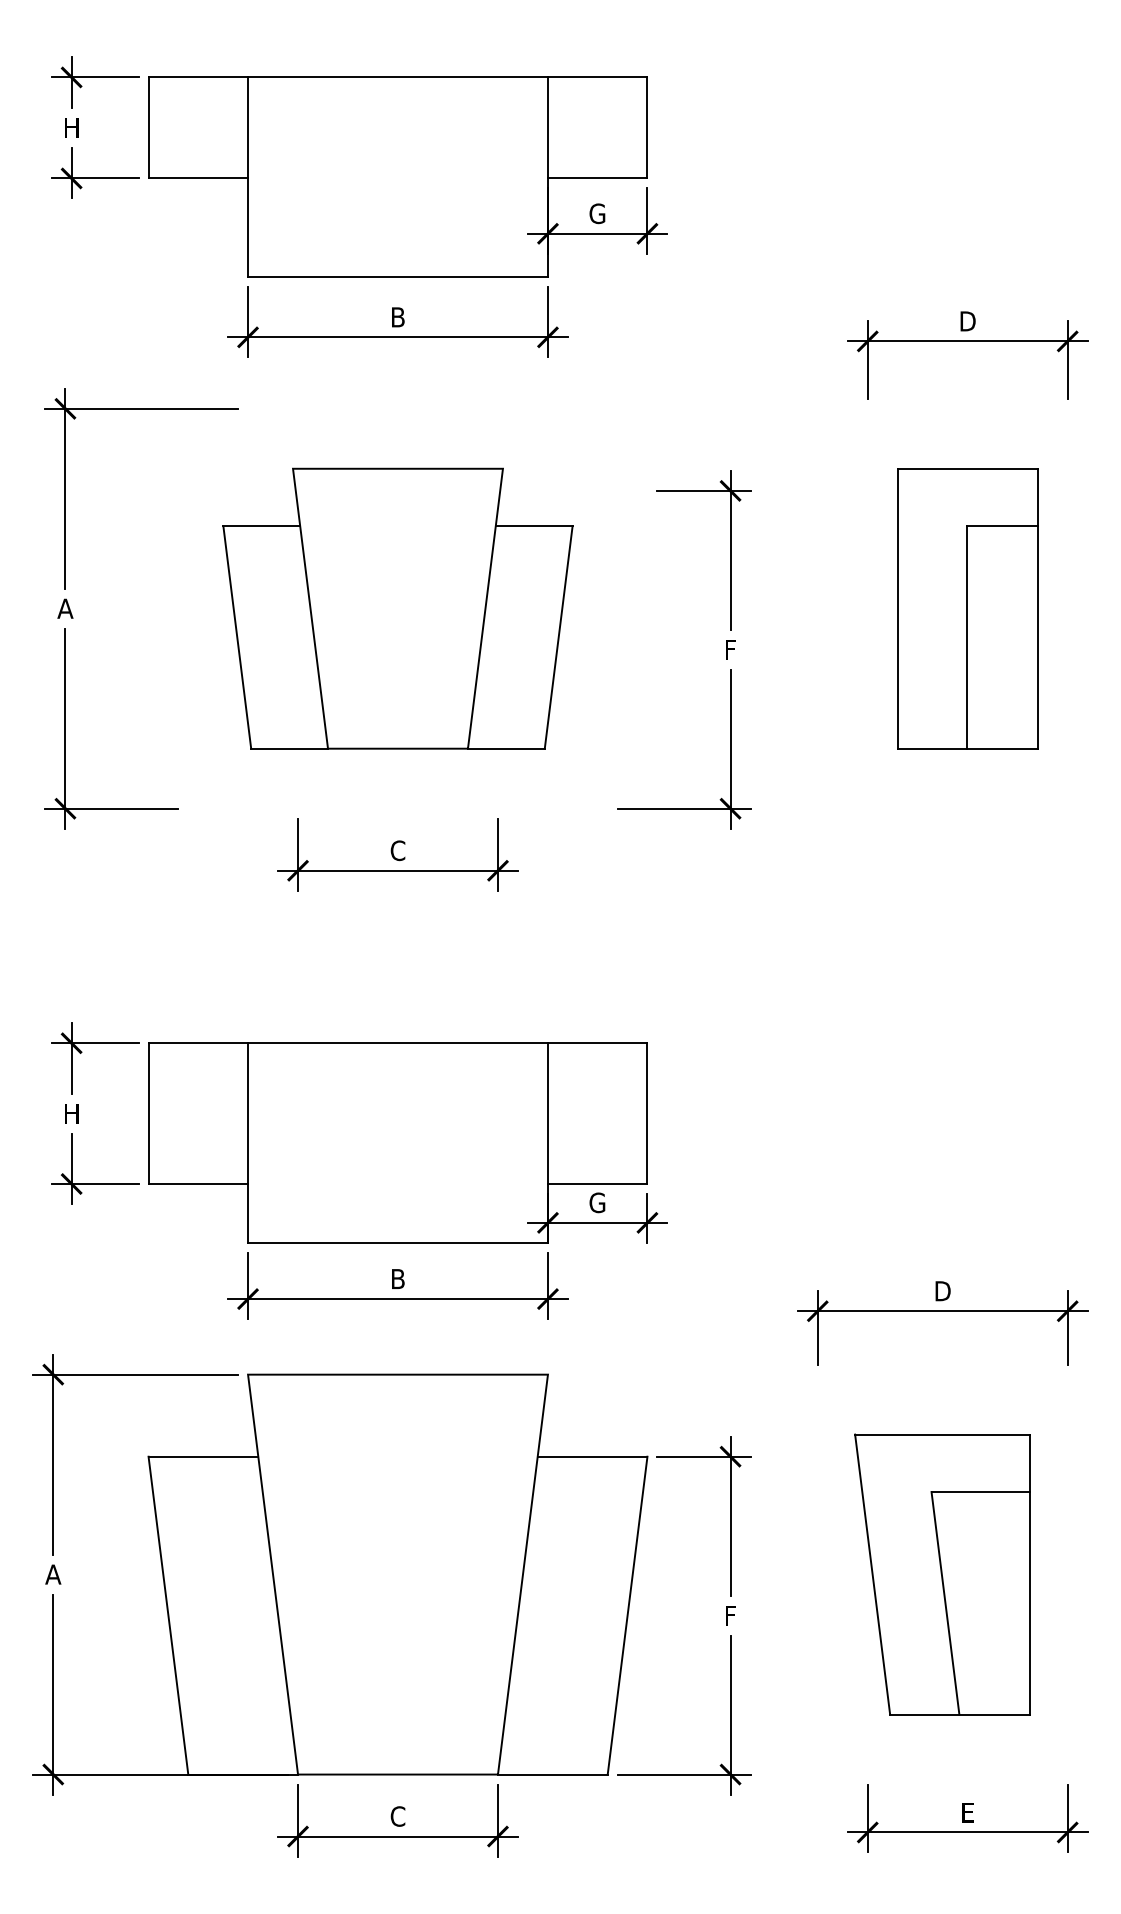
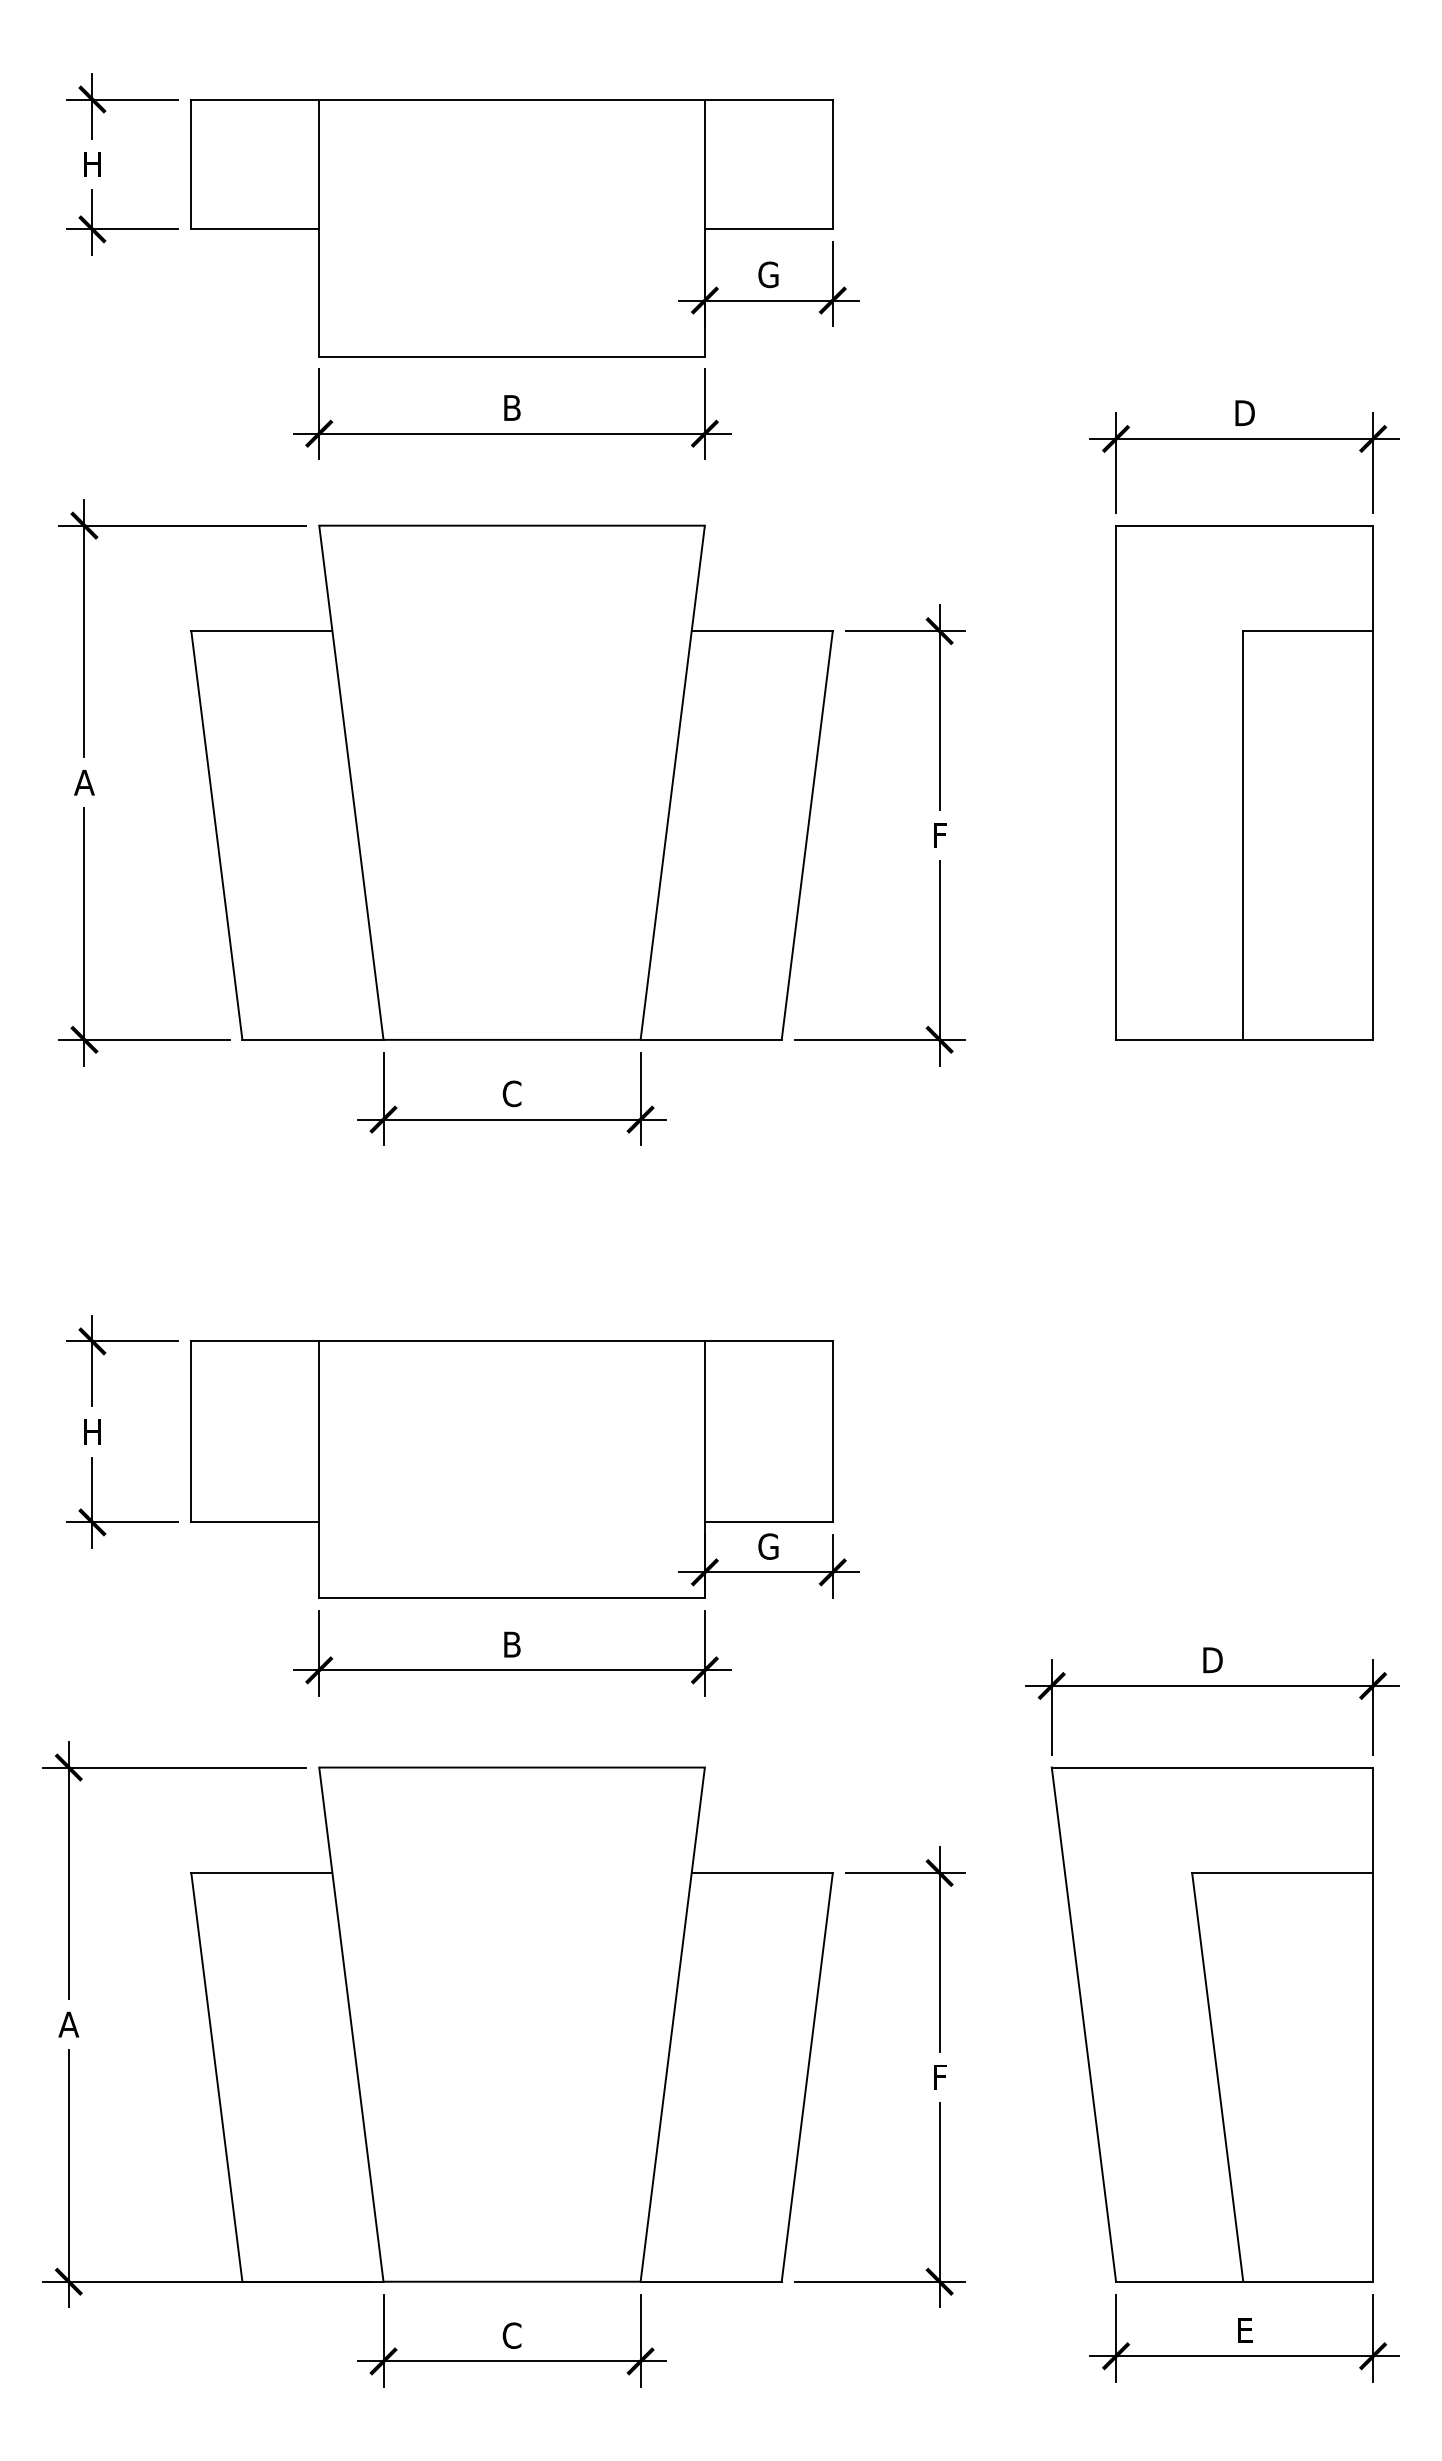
part: (397, 608) -> (511, 782), size x1.43
part: (967, 608) -> (1244, 782), size x1.43
part: (941, 1574) -> (1211, 2024), size x1.43

